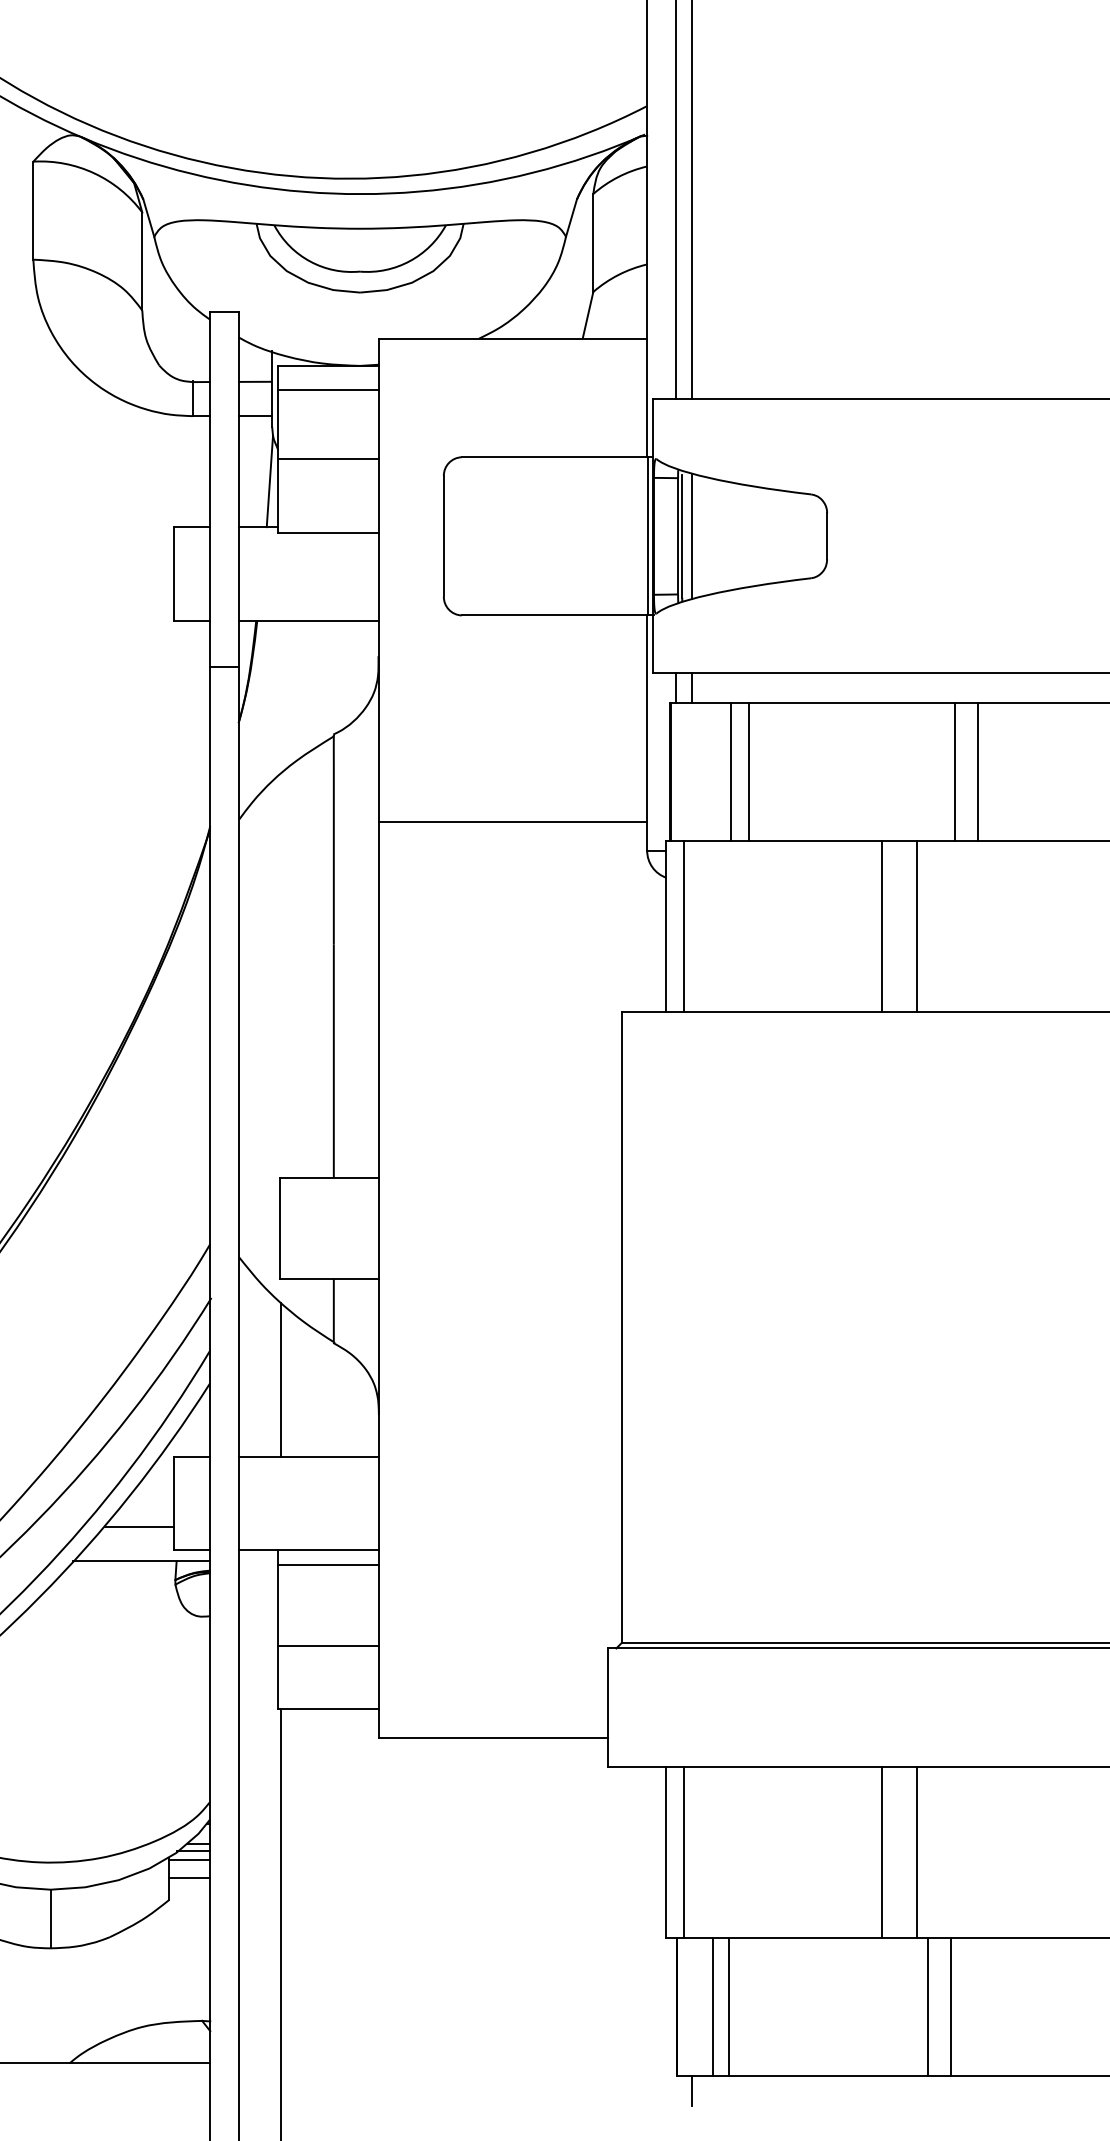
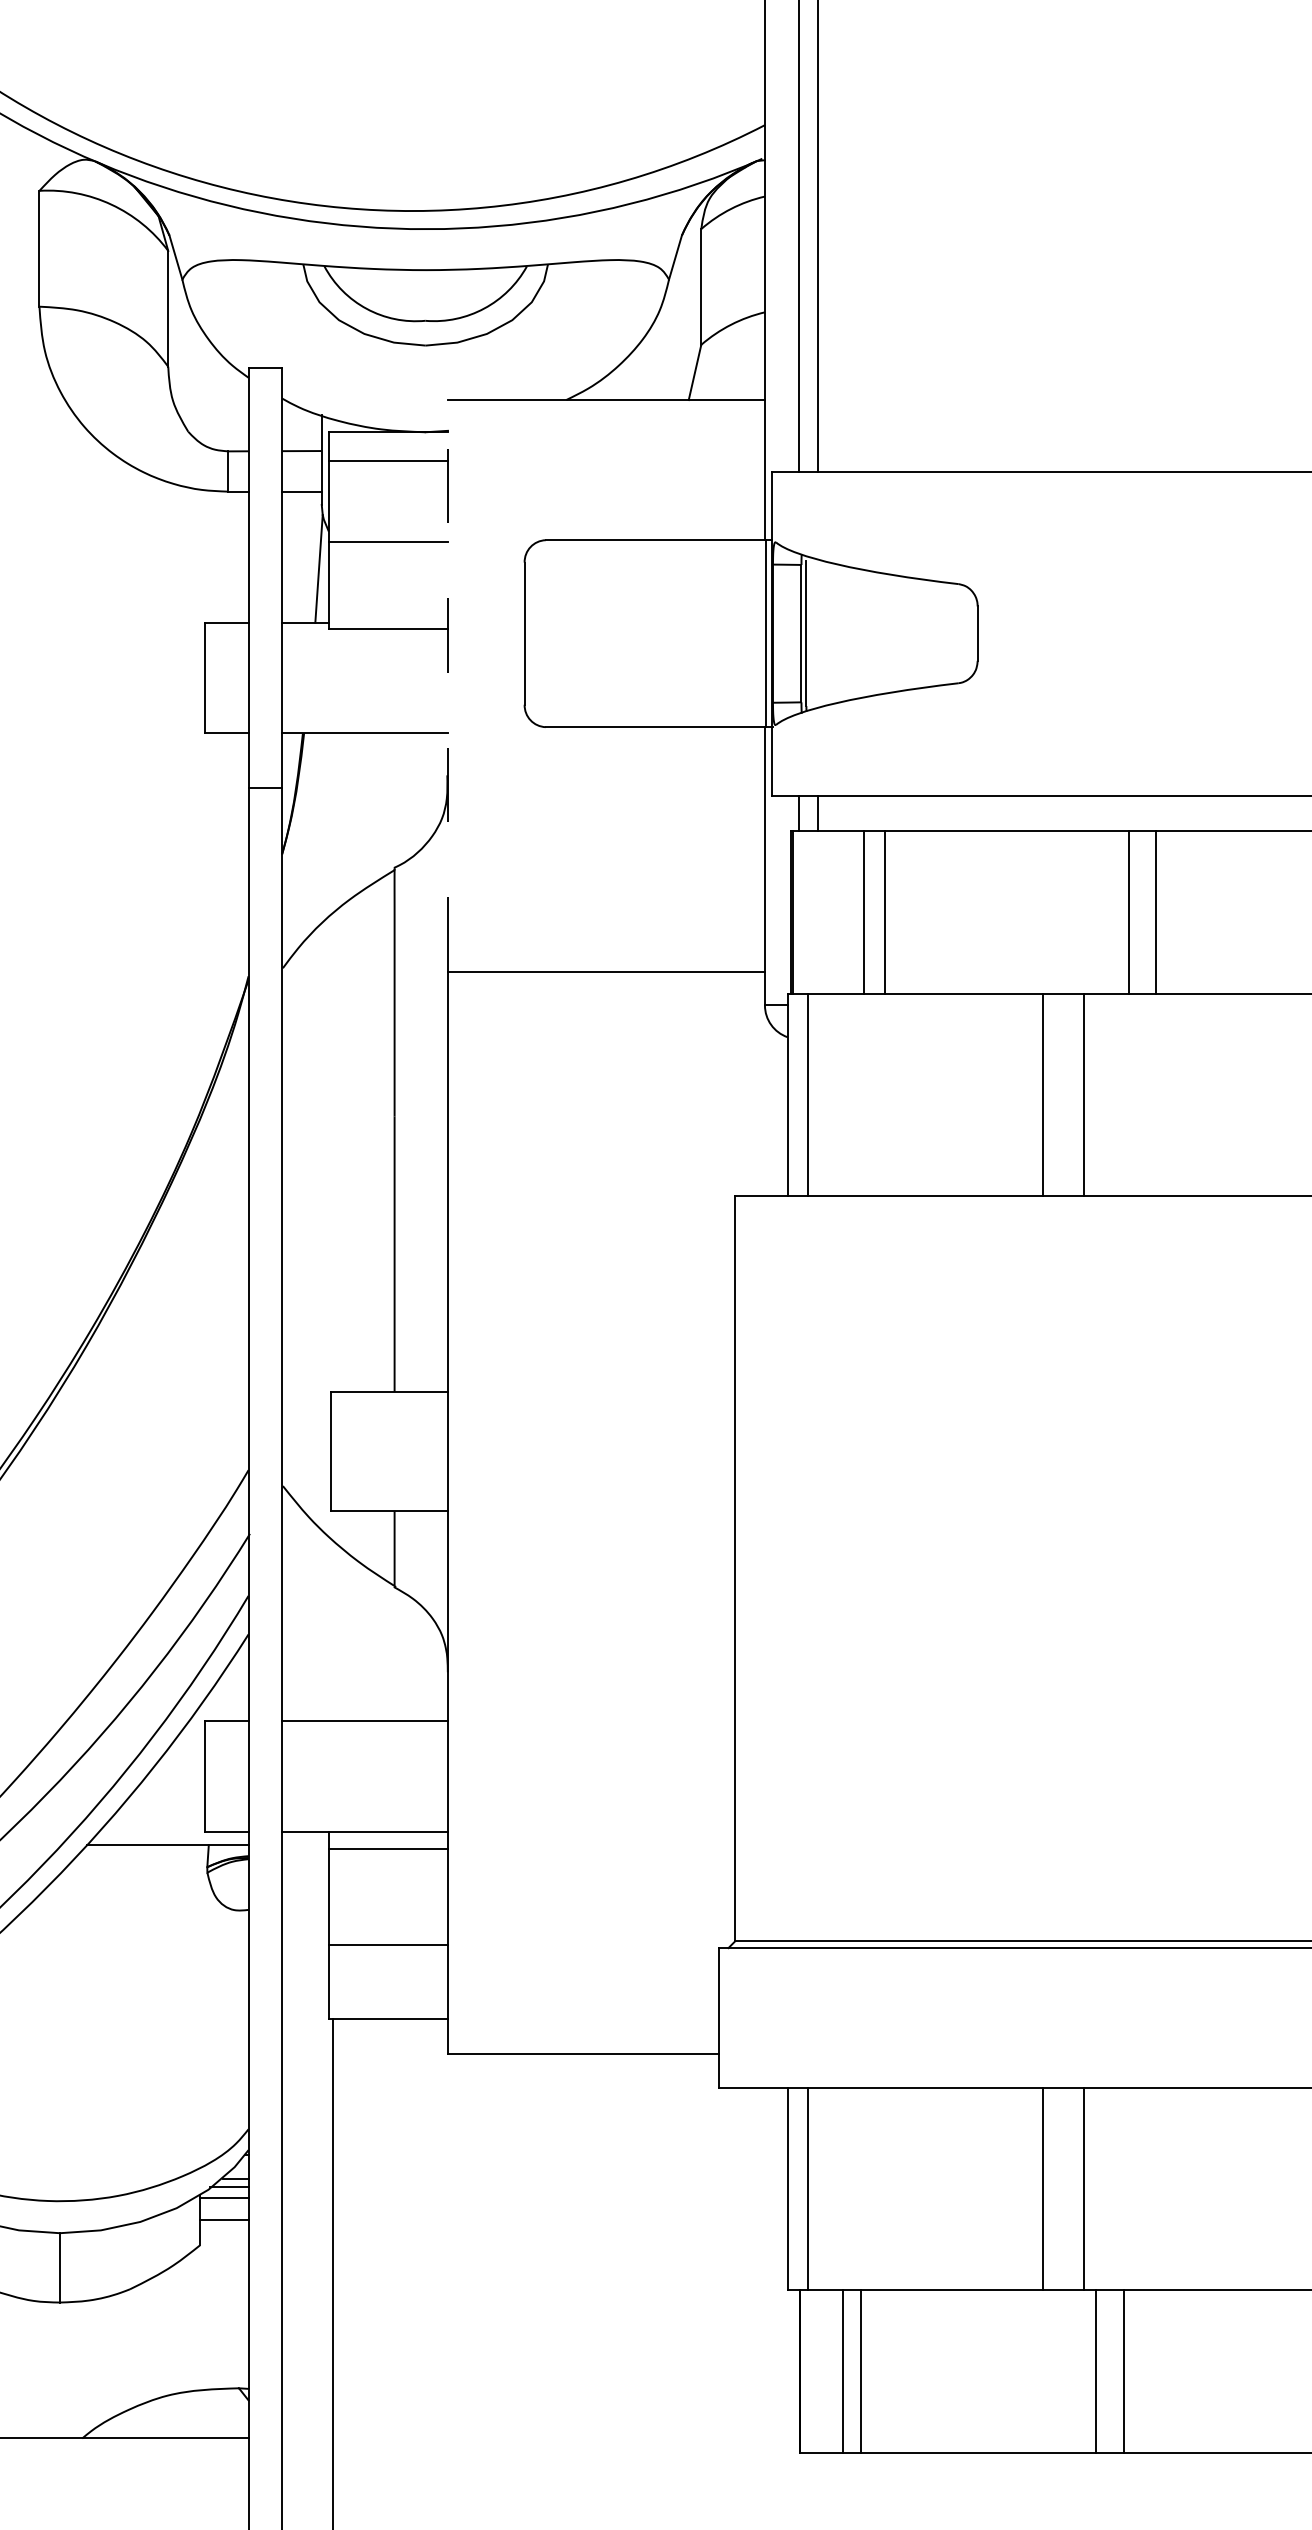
line: (692, 535) -> (818, 632), removed
line: (379, 580) -> (448, 685), solid -> dashed
line: (281, 1379) -> (332, 1630), removed
line: (138, 1526) -> (163, 1803), removed
line: (692, 2090) -> (818, 2470), removed

